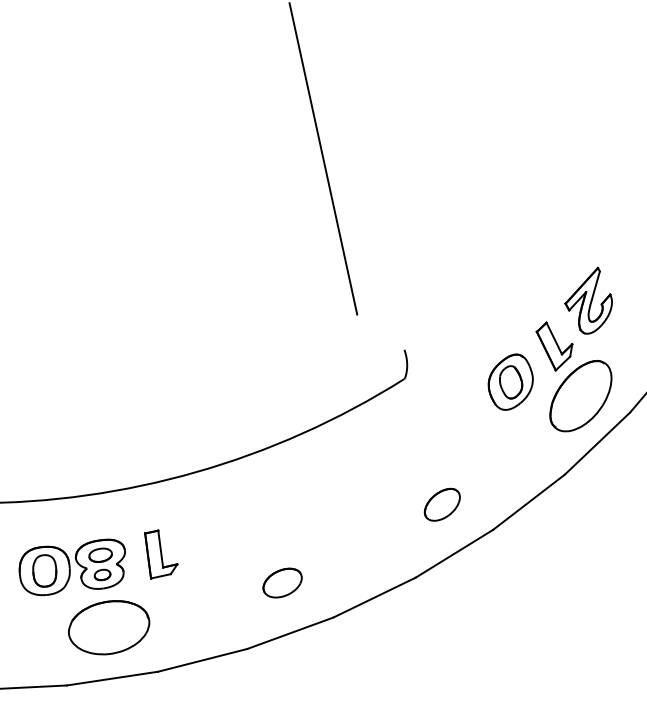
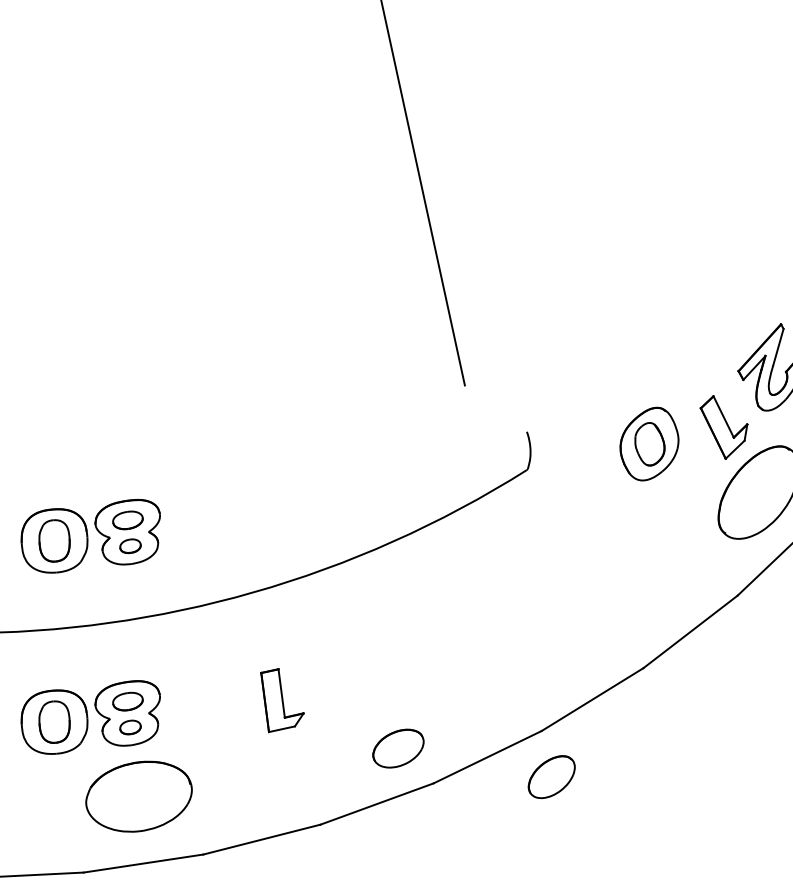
part: (510, 381) -> (649, 443), moved
part: (71, 429) -> (89, 536), added
part: (441, 504) -> (550, 776), moved
part: (161, 554) -> (282, 700), moved
part: (282, 582) -> (398, 747), moved

